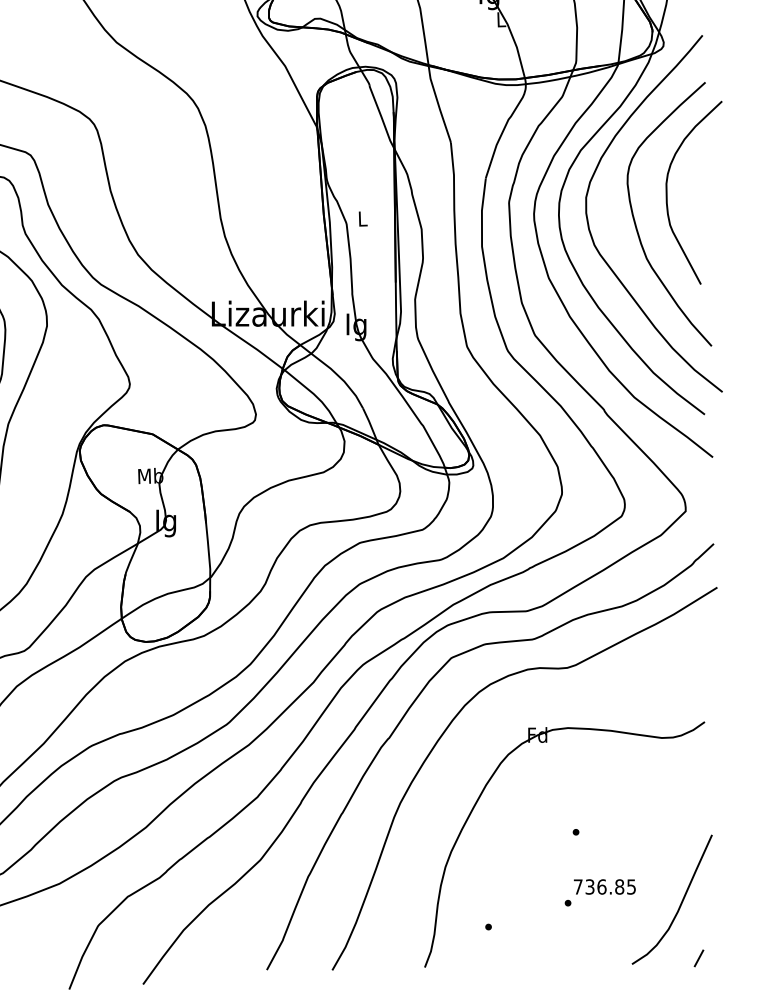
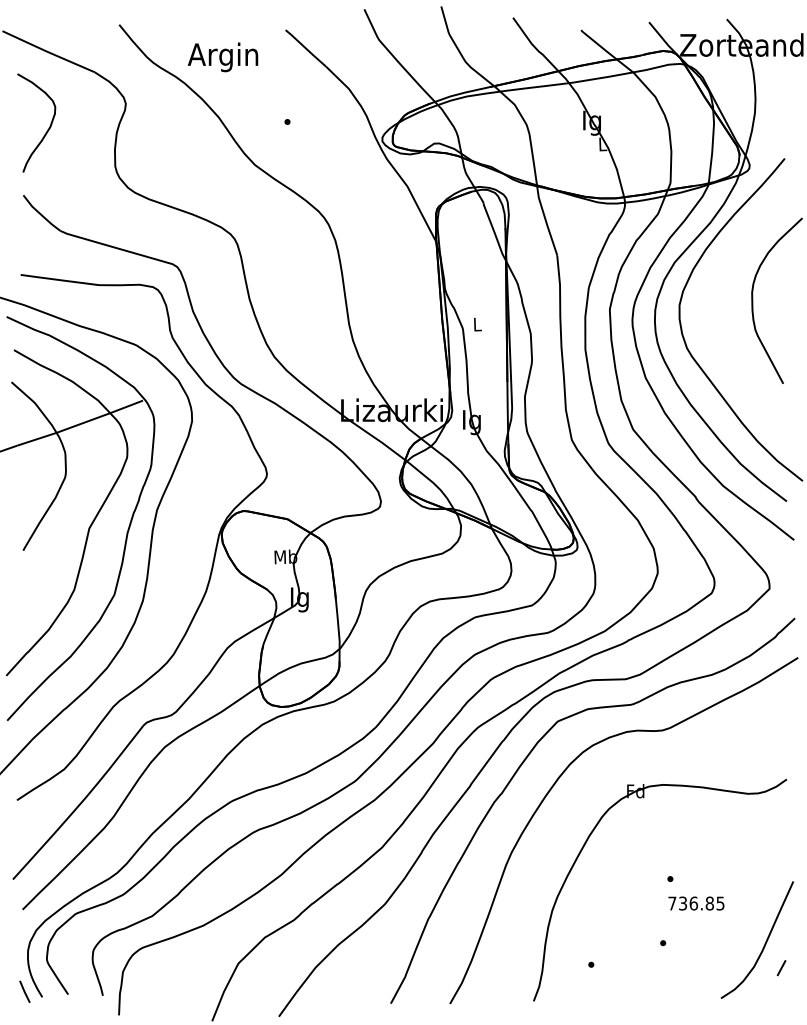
curve: (635, 221) -> (724, 326), removed
text: (604, 886) -> (696, 903), moved
line: (698, 958) -> (781, 968), moved

